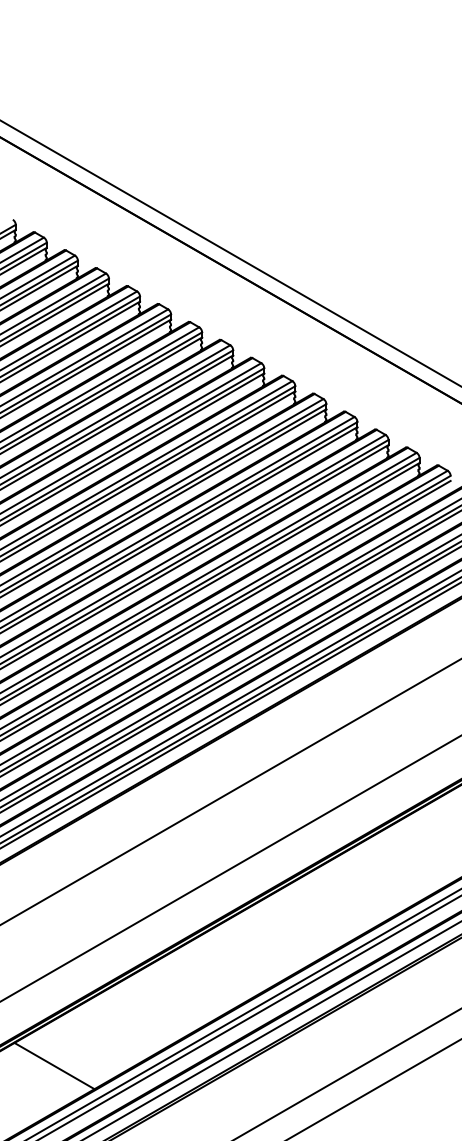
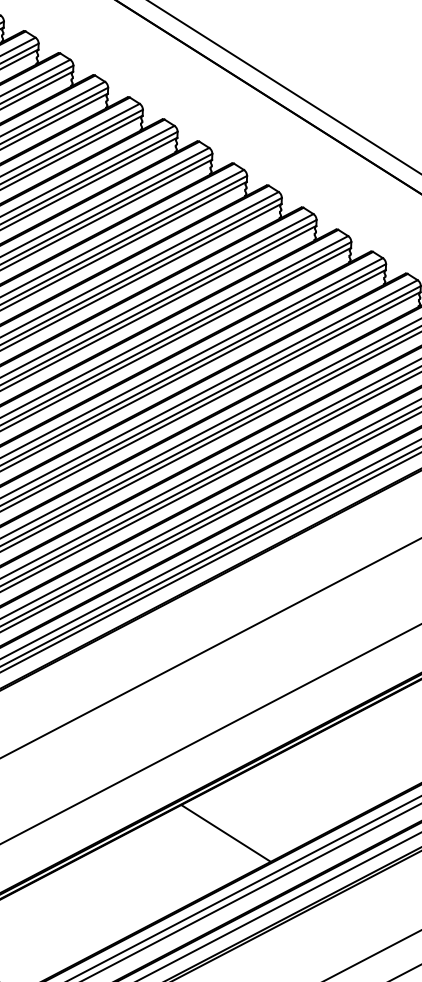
line: (269, 941) -> (225, 833), added

